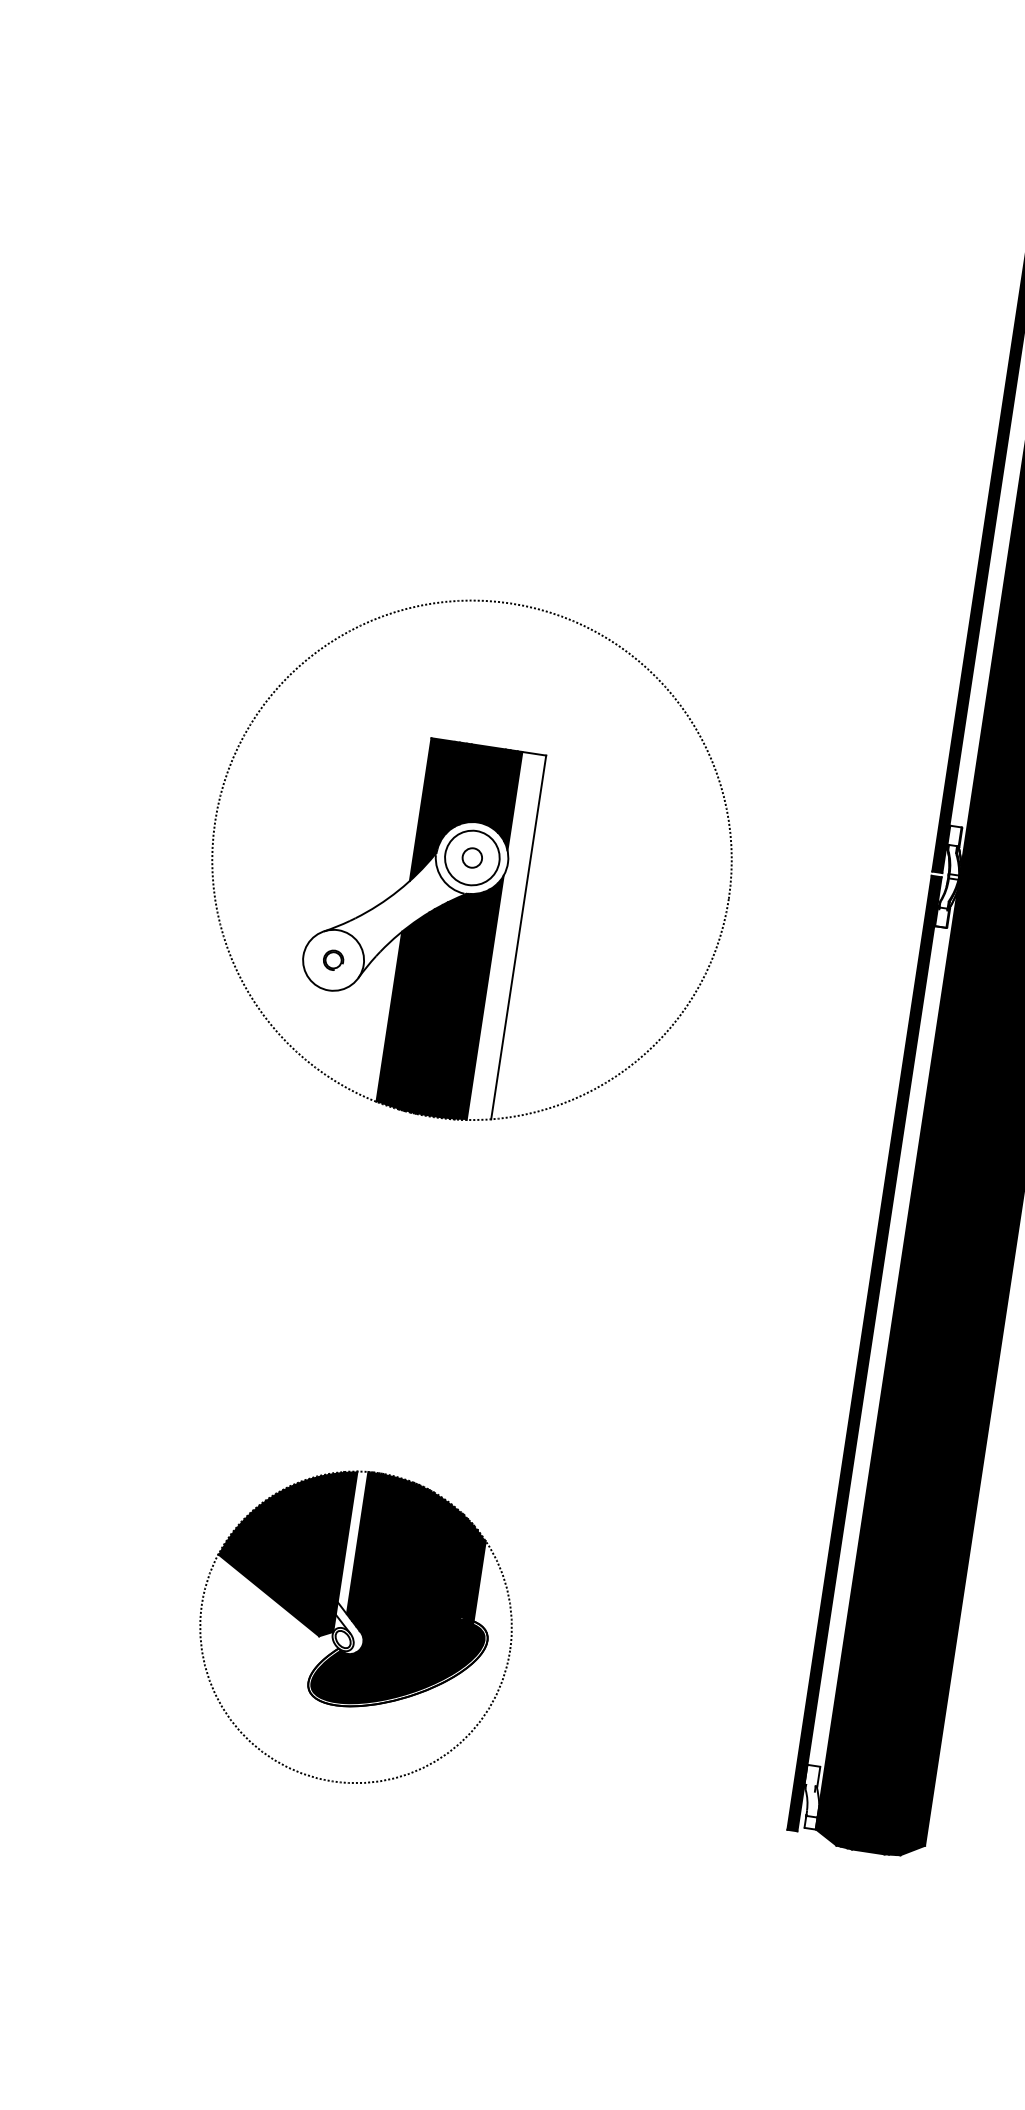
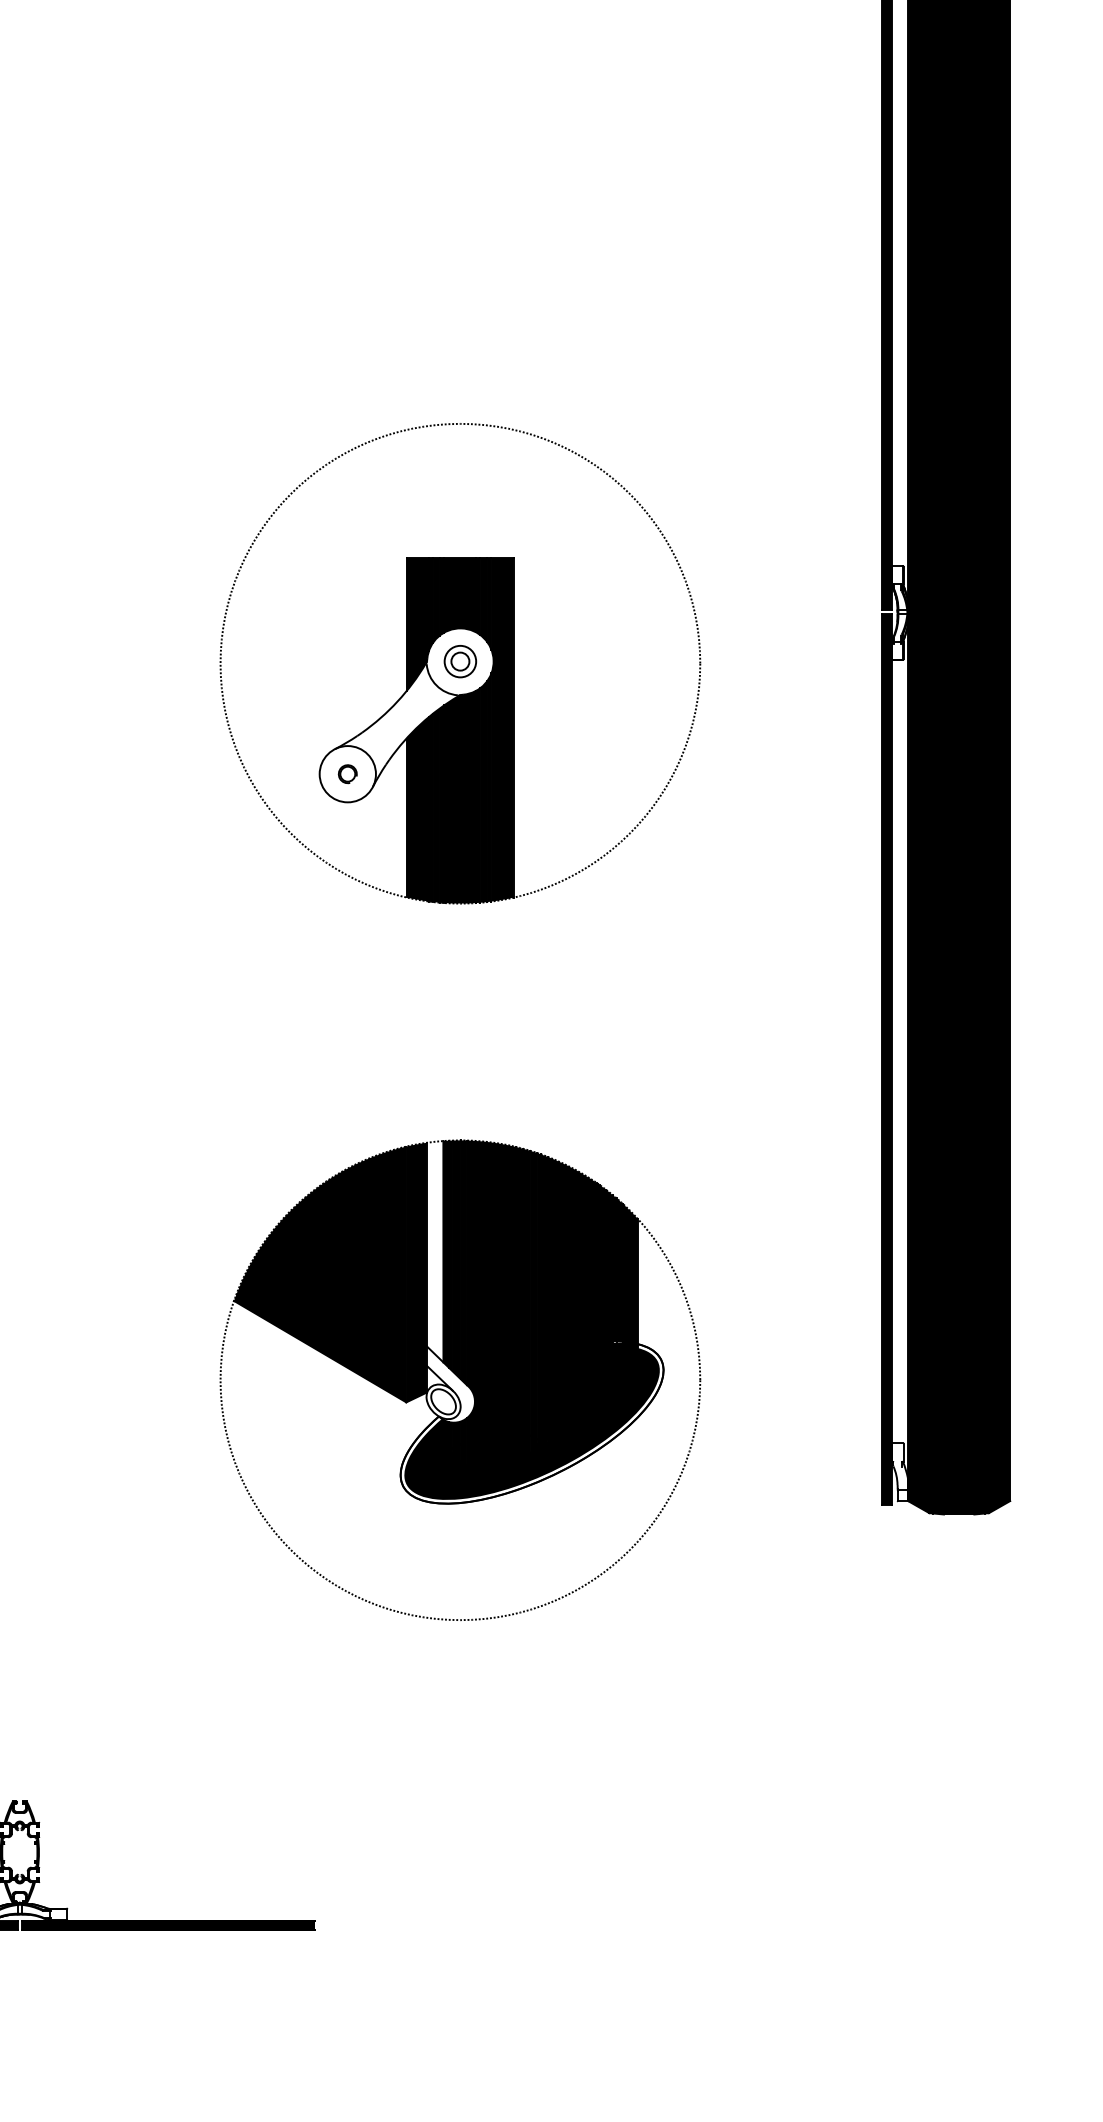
circle: (472, 857) -> (460, 661), size x0.62
fill: (506, 937) -> (502, 729), added
part: (356, 1626) -> (460, 1379), size x1.67

